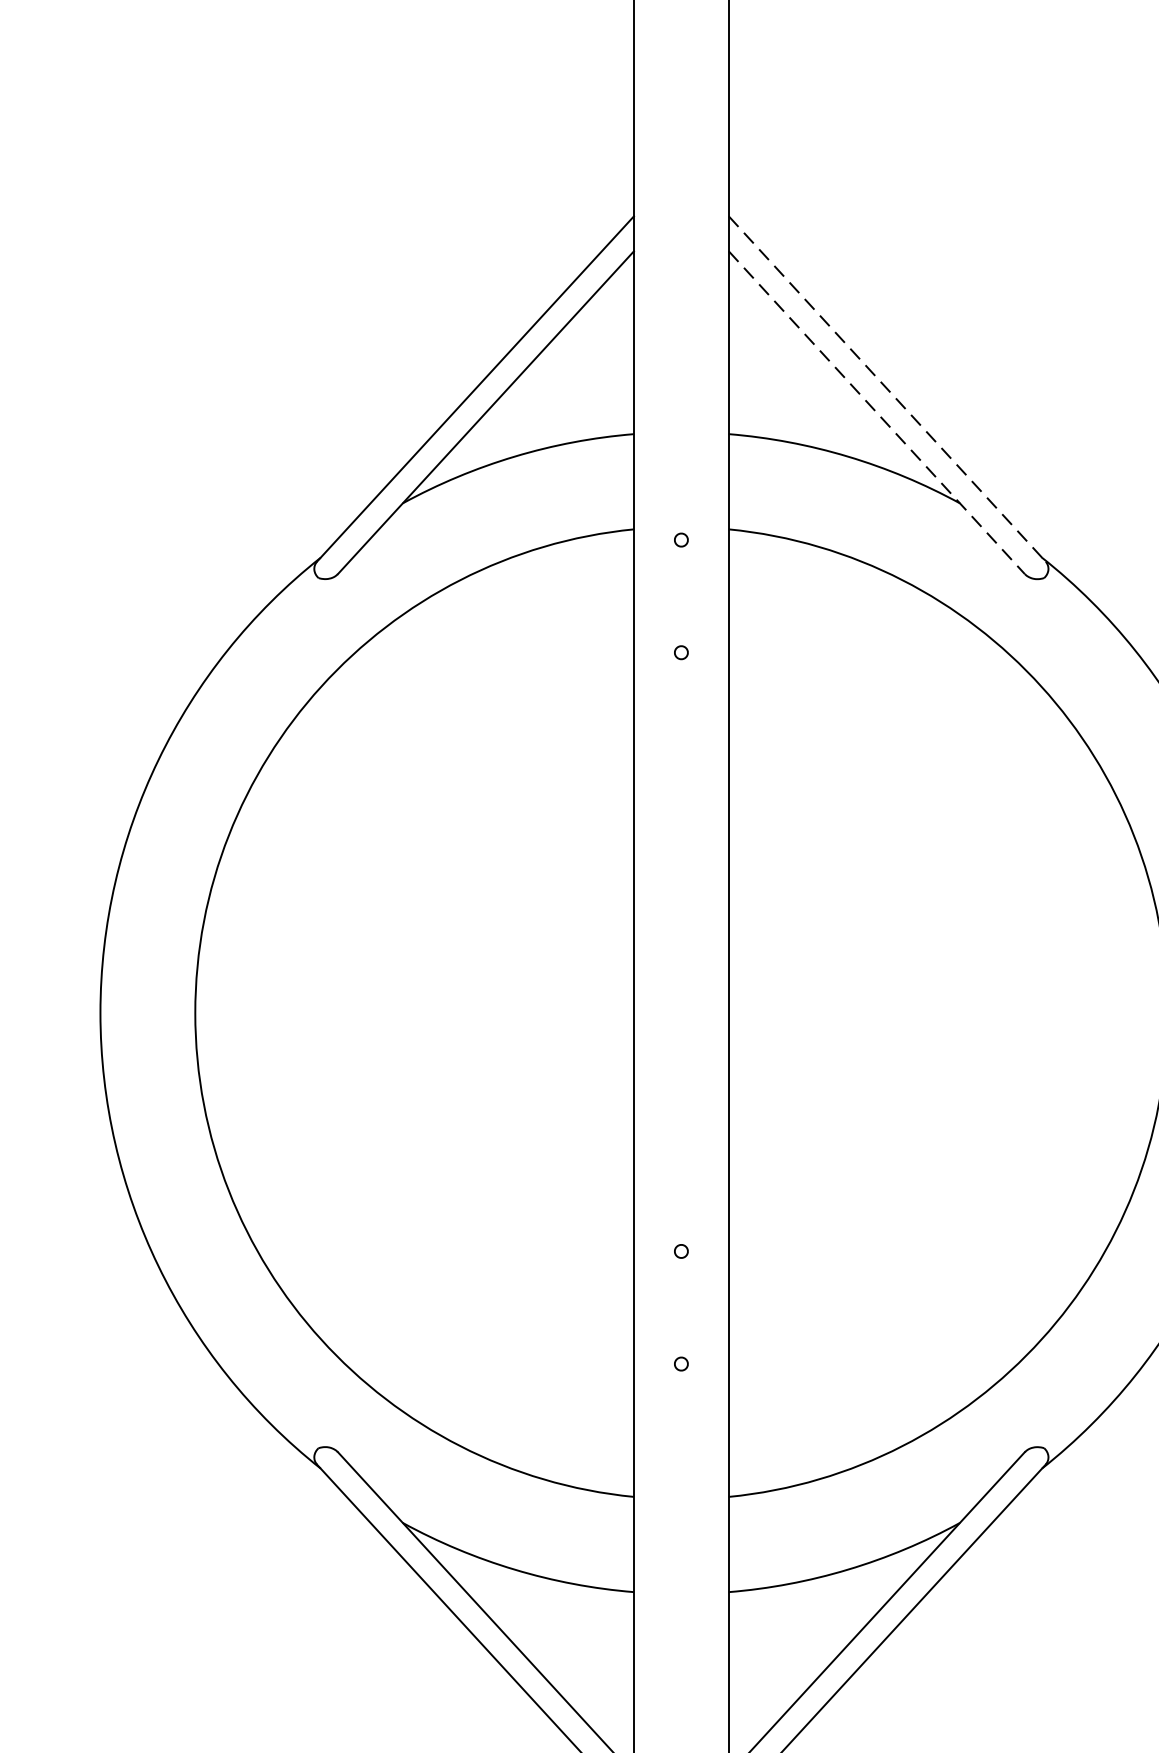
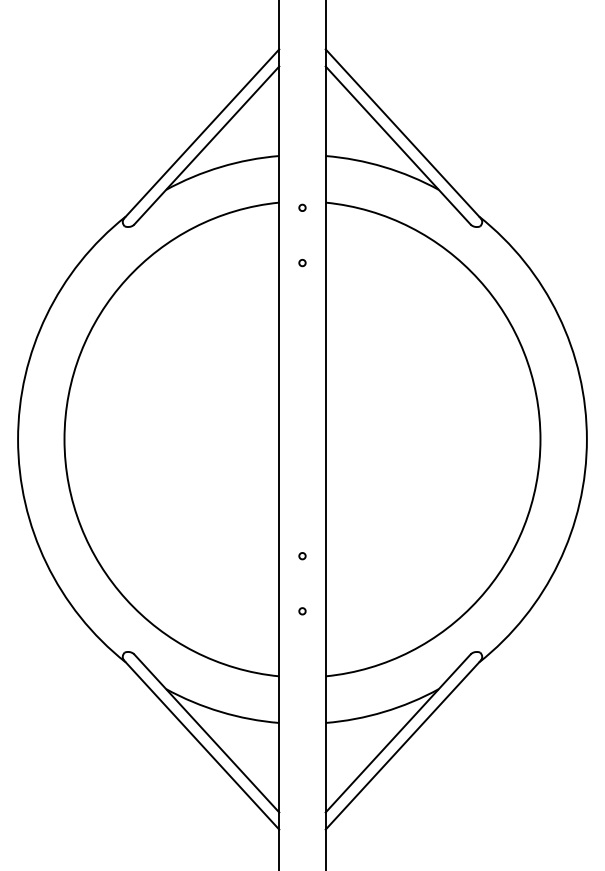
line: (887, 388) -> (403, 133), dashed -> solid
line: (877, 412) -> (398, 145), dashed -> solid

